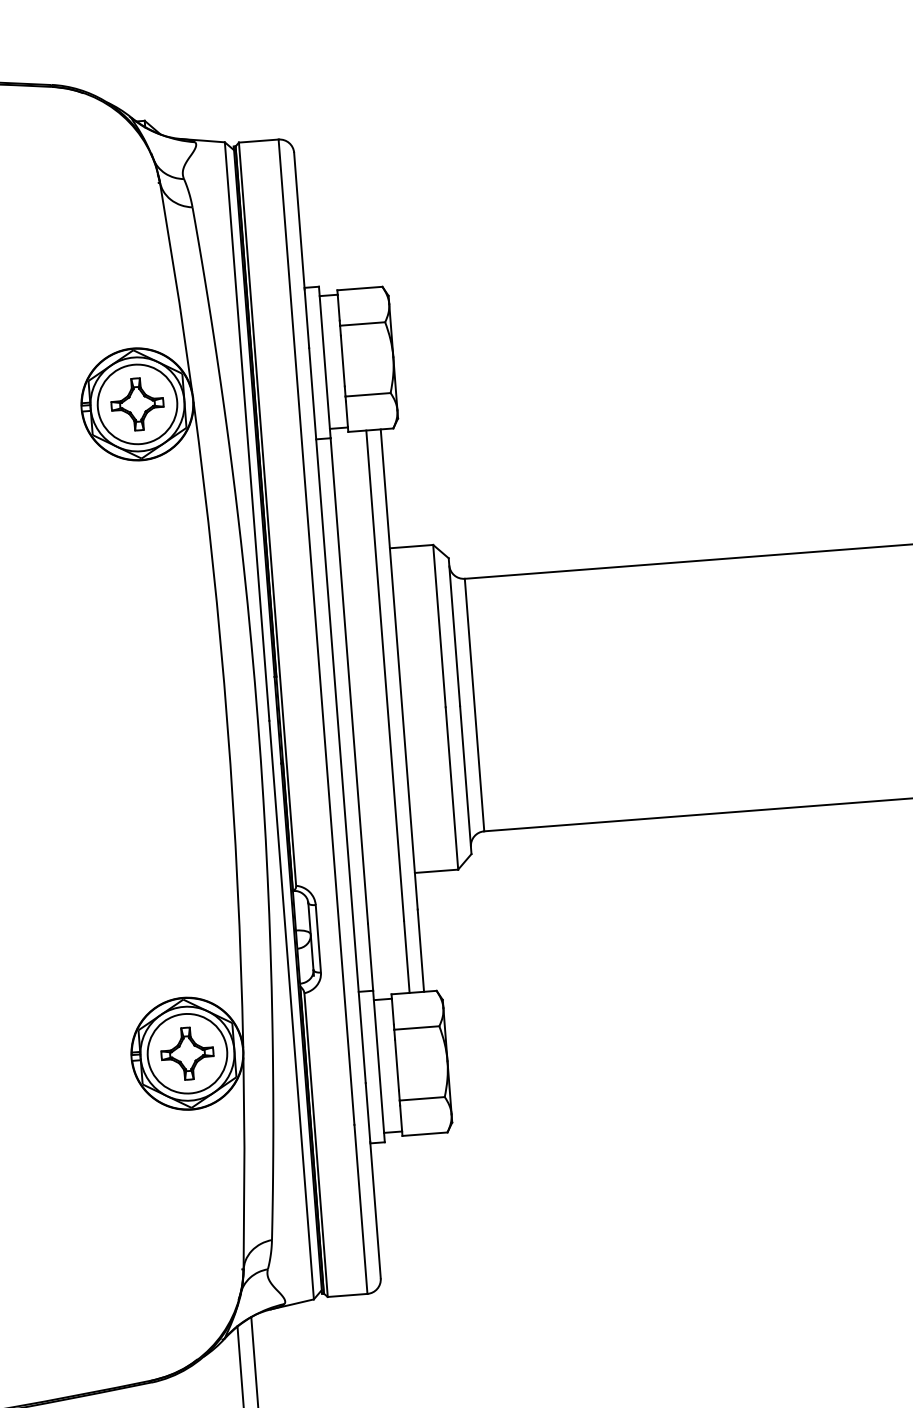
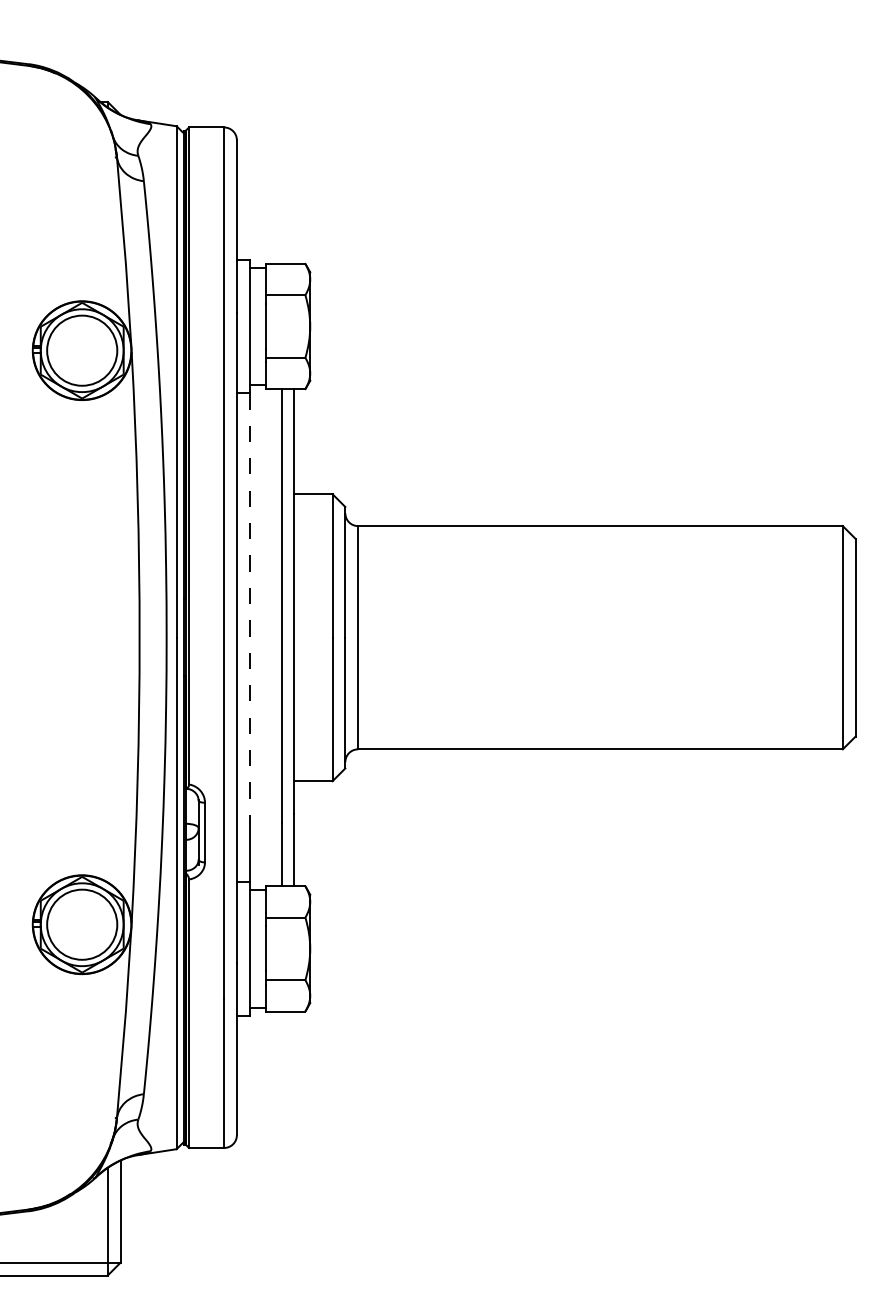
part: (136, 404) -> (81, 350), removed
line: (349, 681) -> (249, 608), solid -> dashed
part: (186, 1053) -> (81, 924), removed

